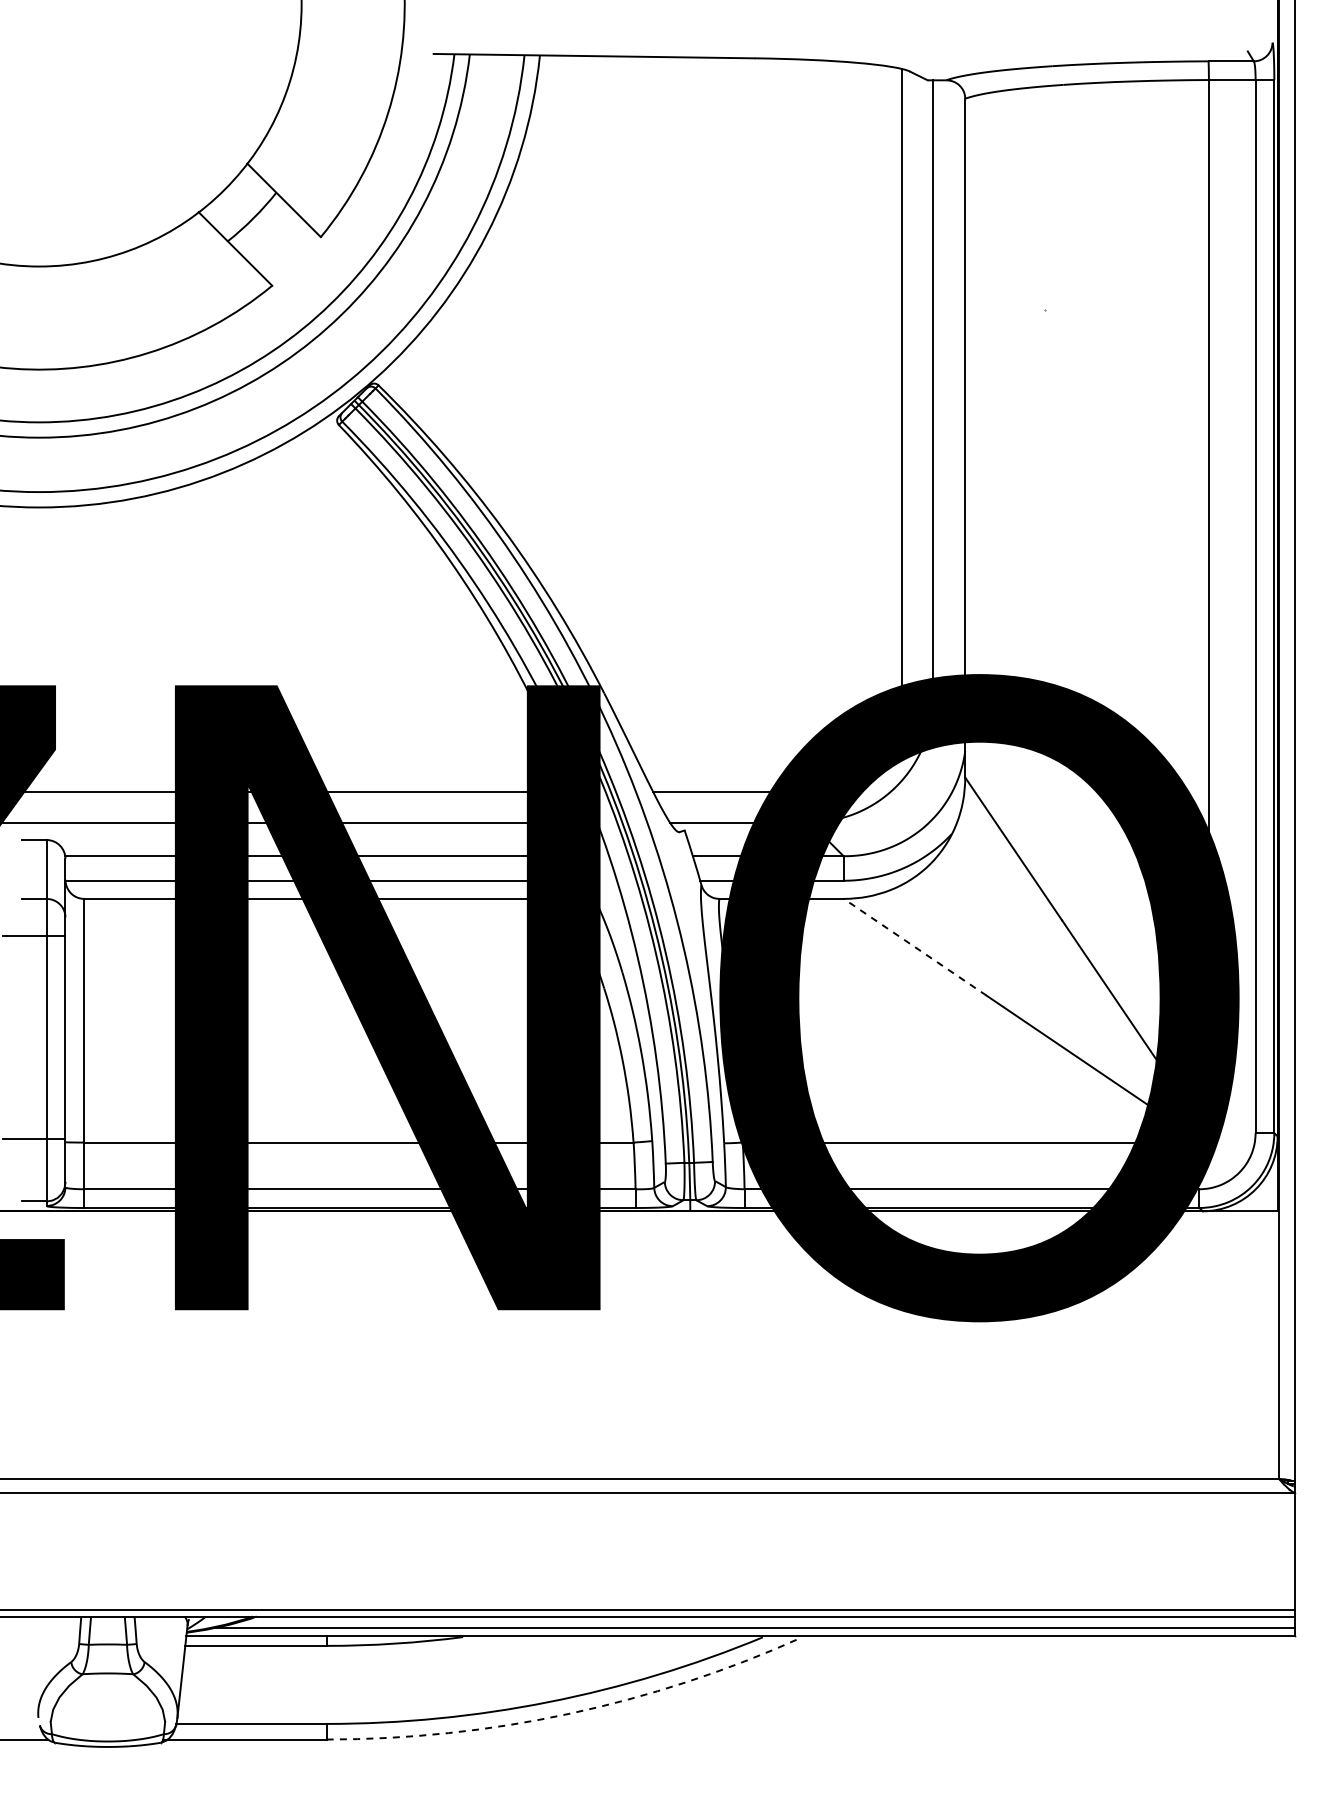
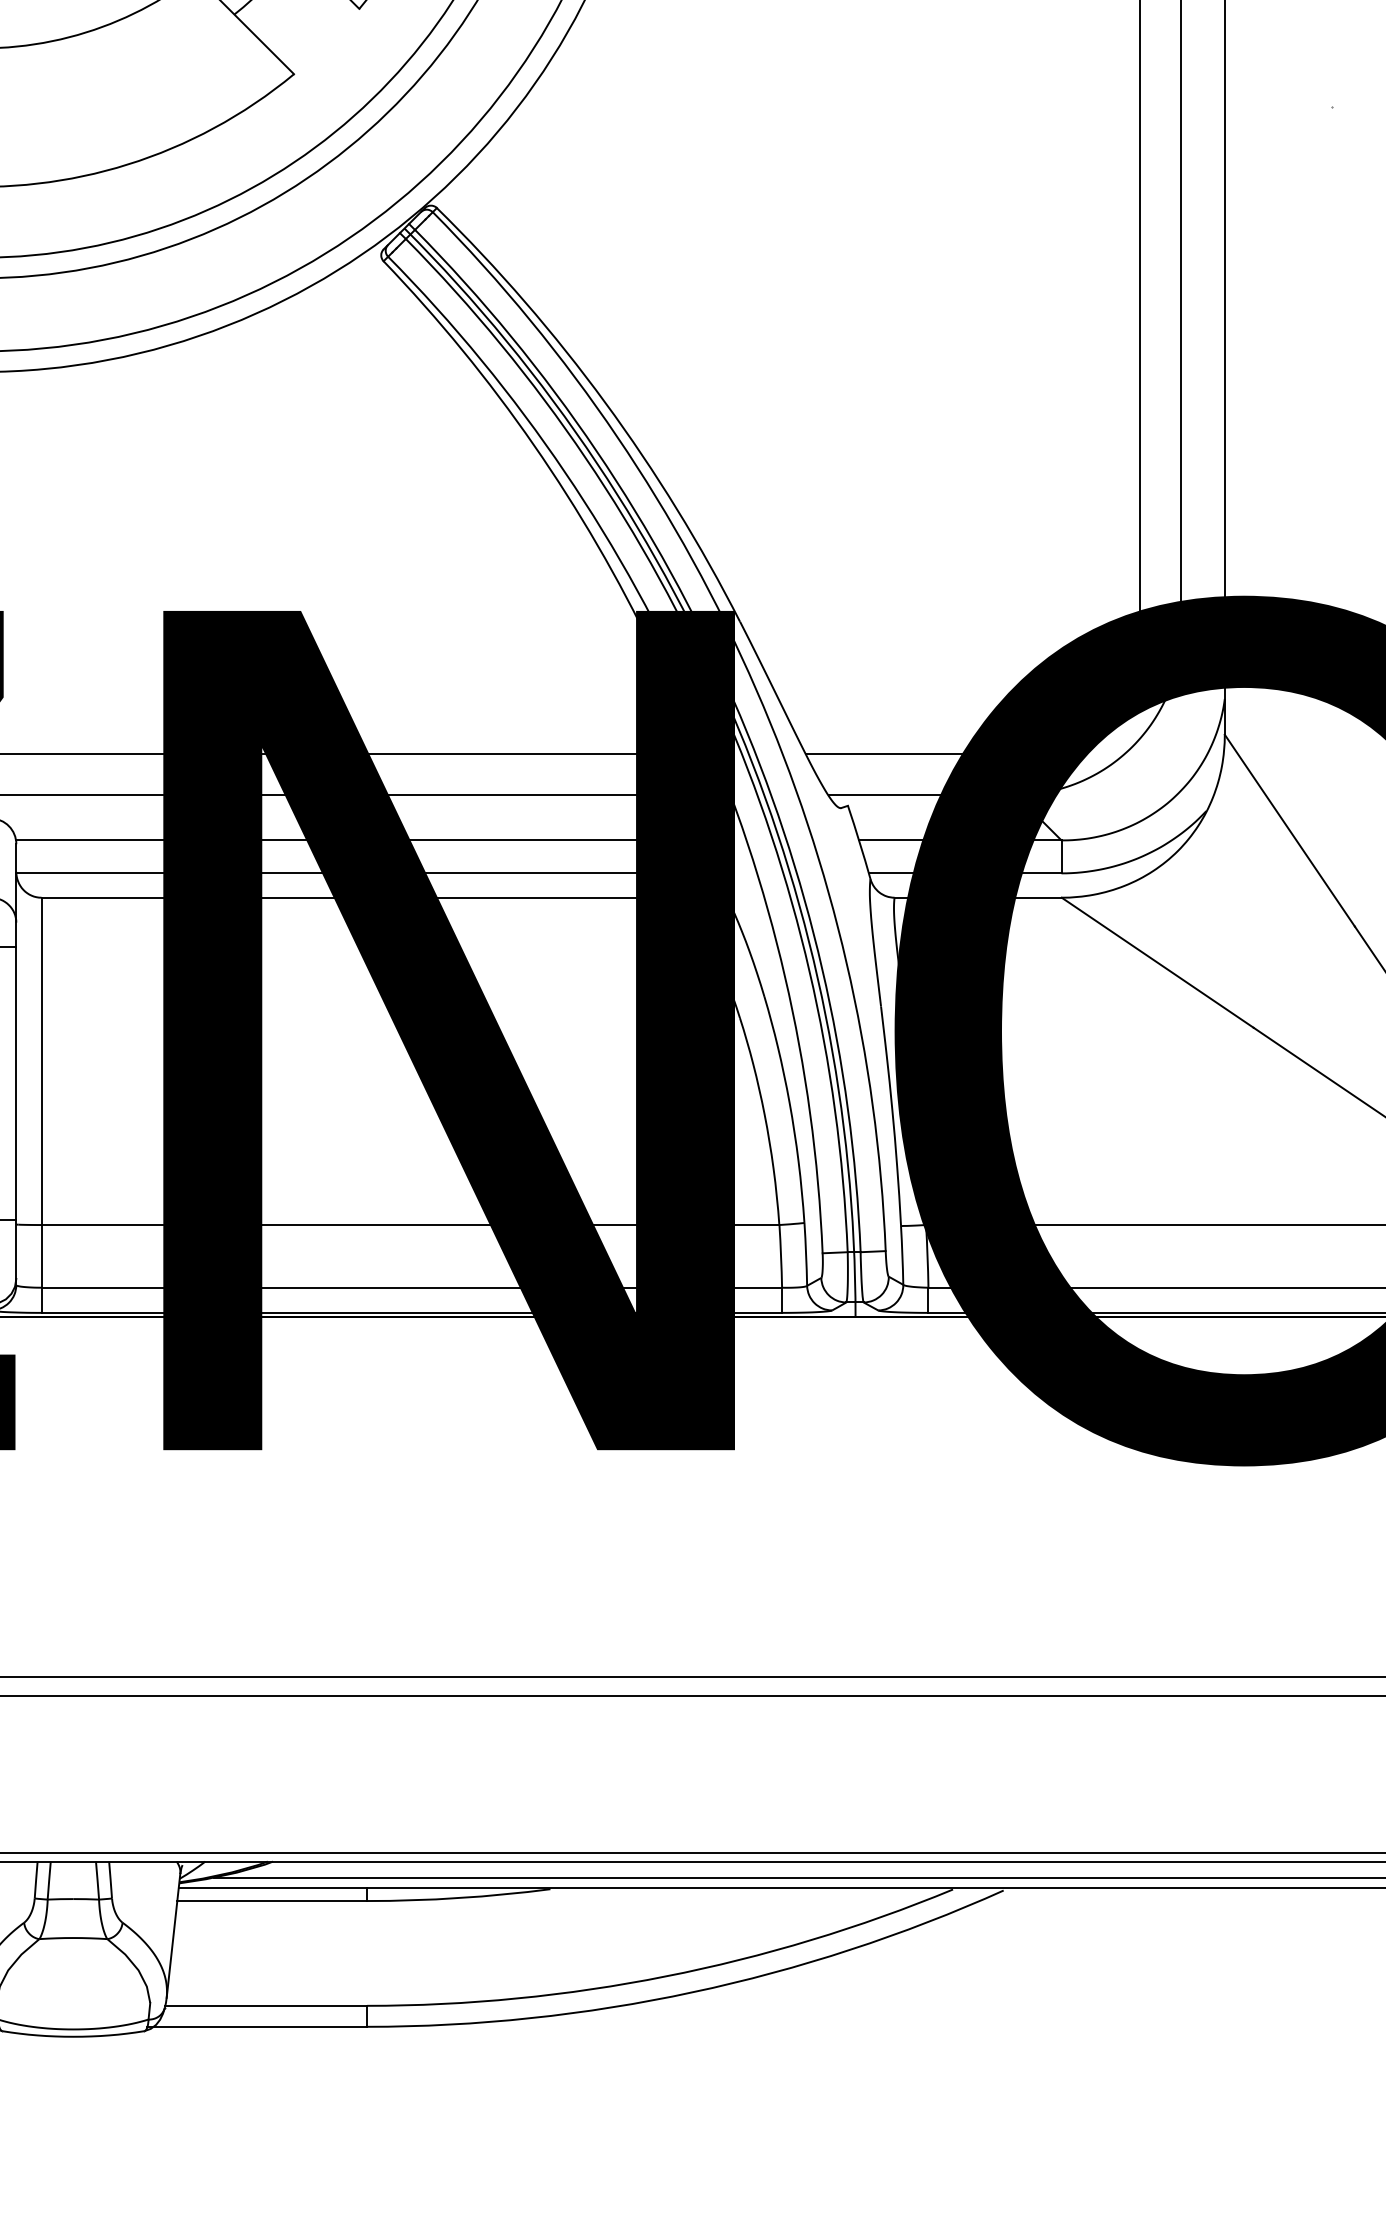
line: (914, 947) -> (1156, 963), dashed -> solid
arc: (568, 1713) -> (691, 1991), dashed -> solid

